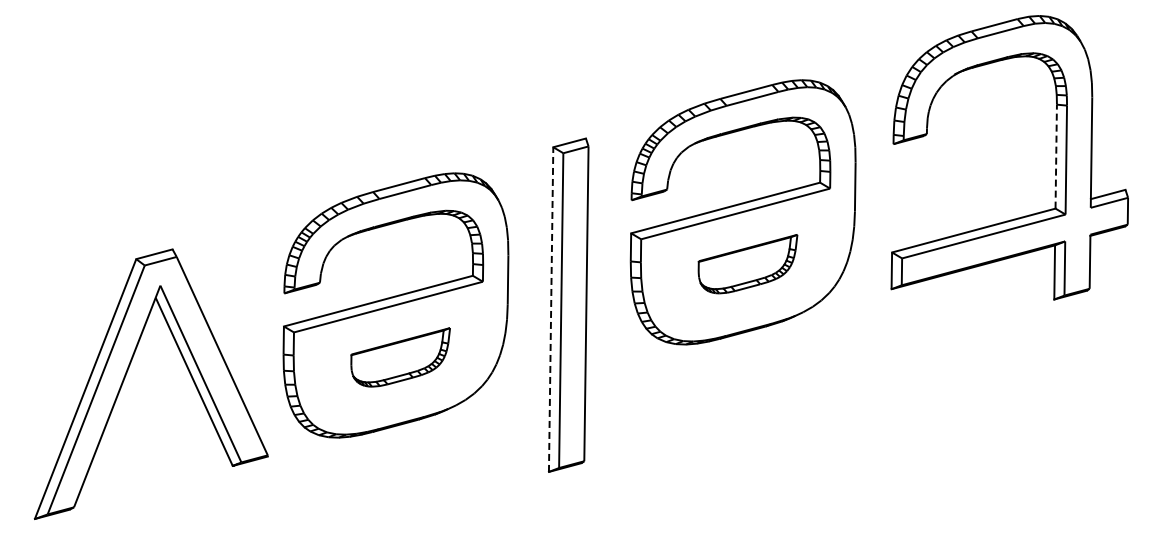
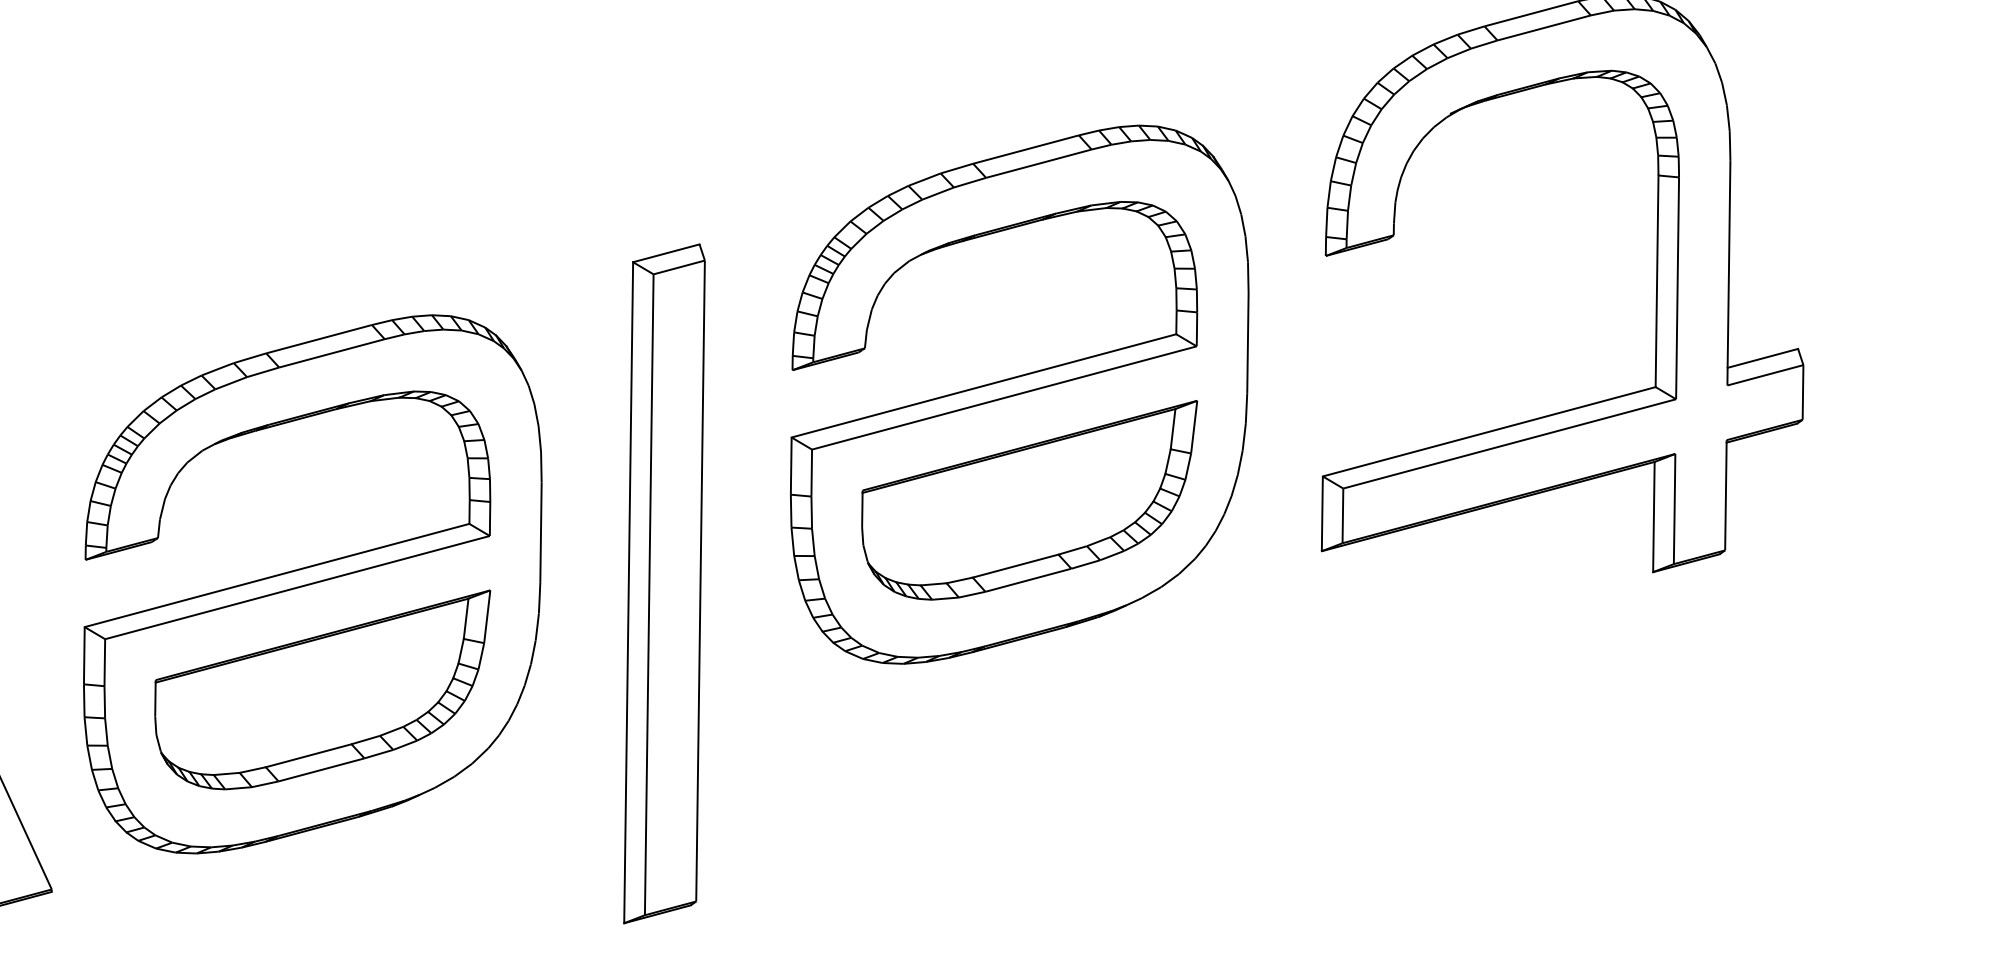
line: (1056, 156) -> (1657, 281), dashed -> solid
part: (747, 263) -> (1028, 498), size x1.67
line: (551, 309) -> (629, 592), dashed -> solid
part: (400, 357) -> (321, 690), size x1.67

